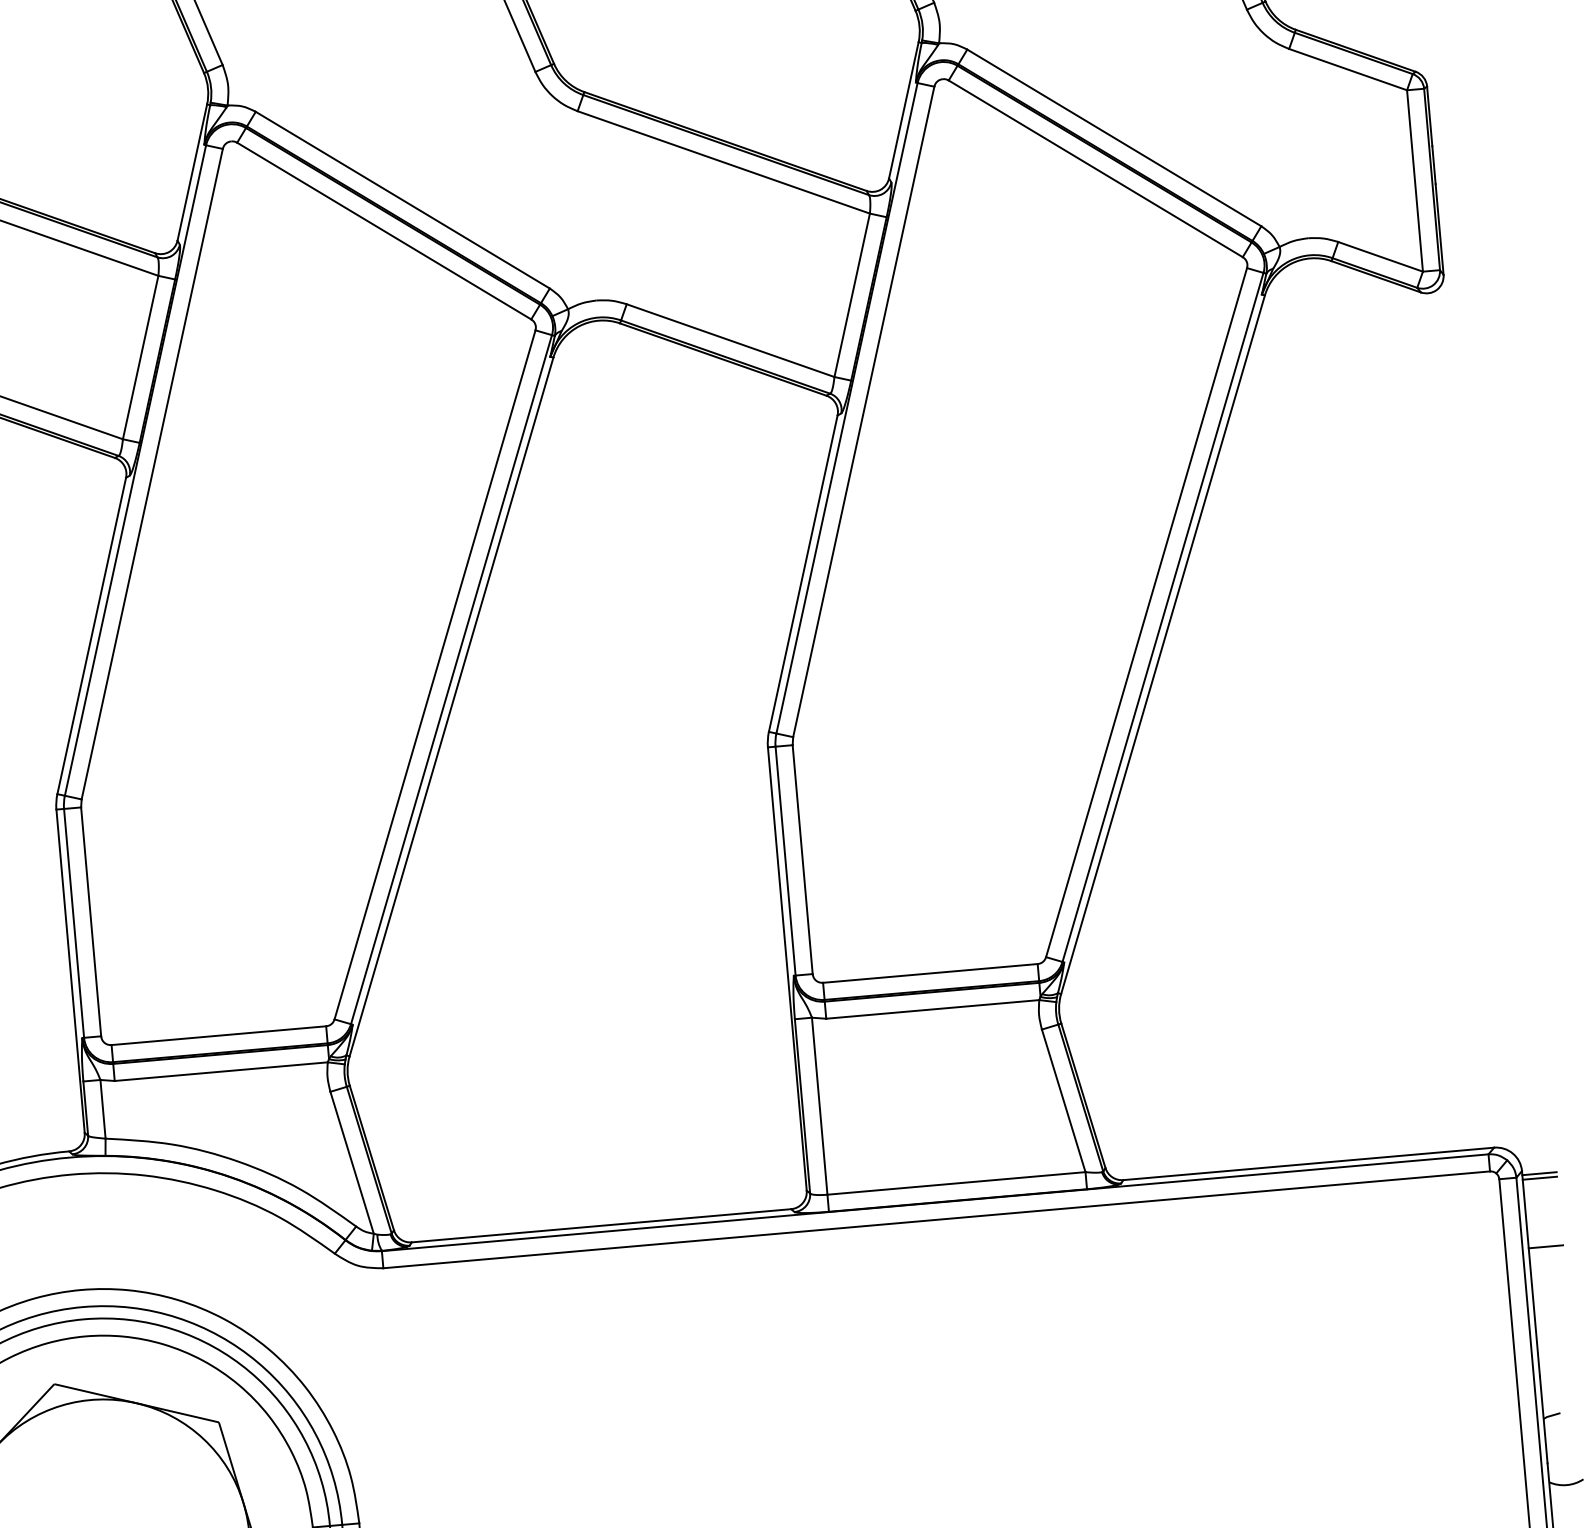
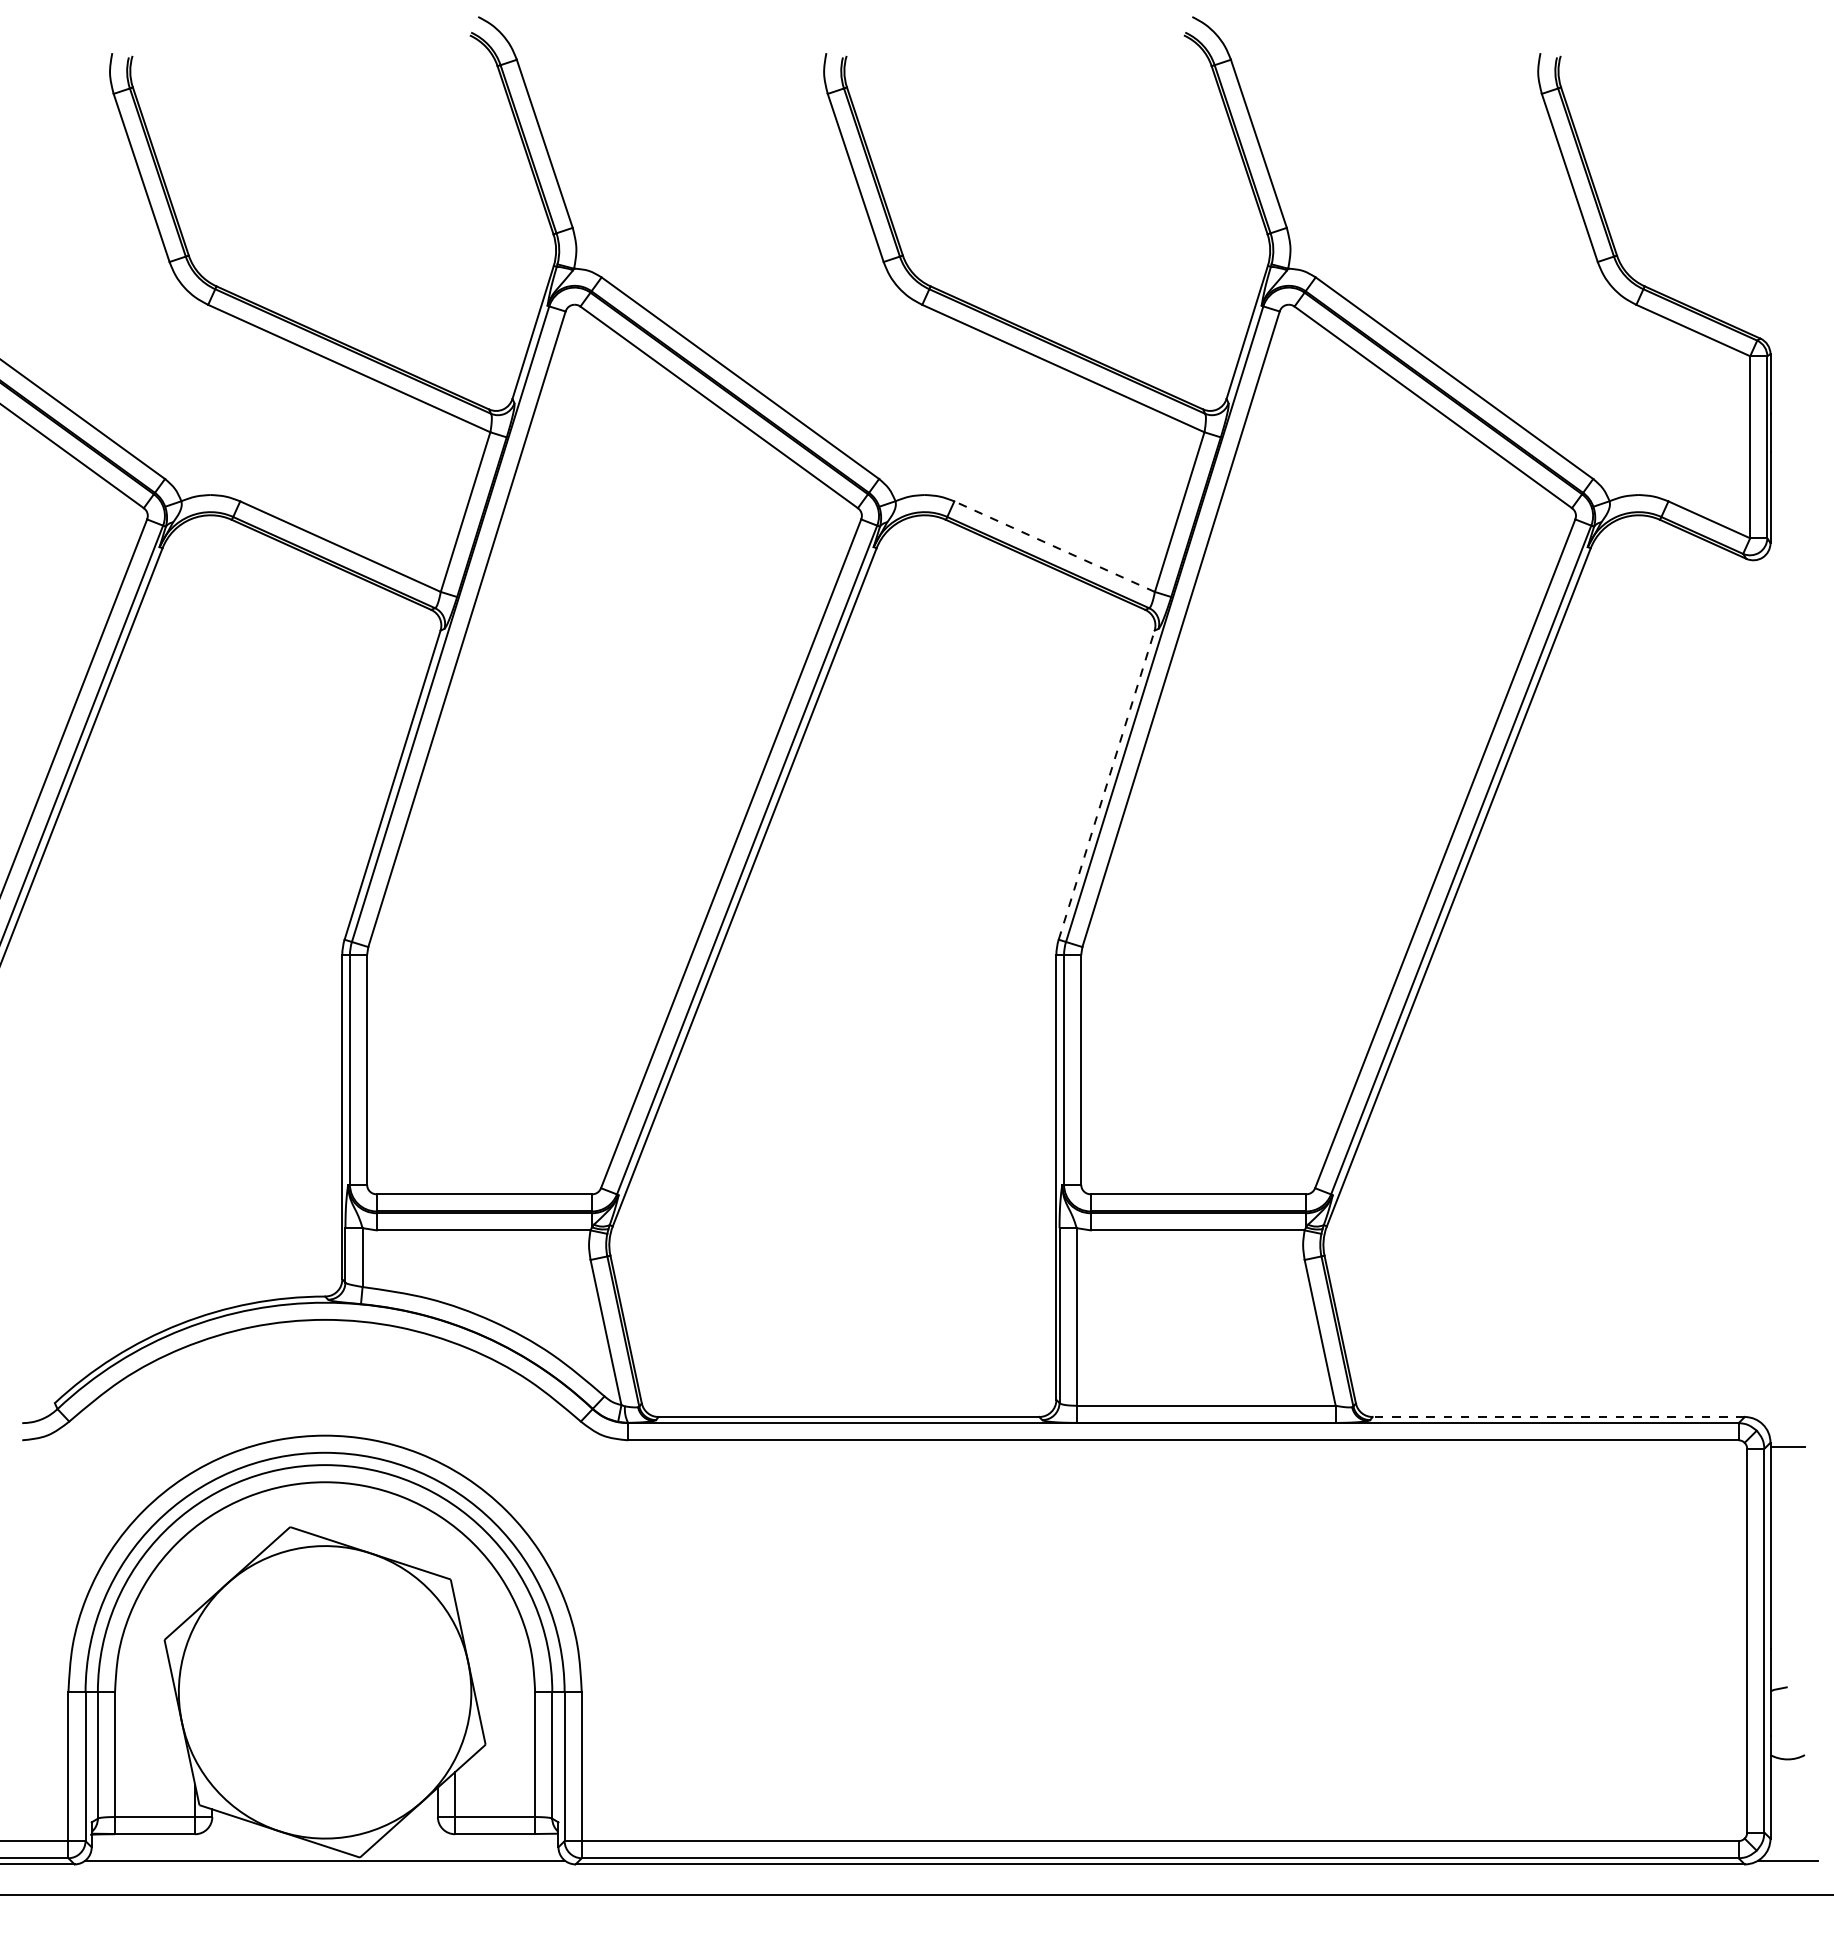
line: (730, 340) -> (1054, 546), solid -> dashed
line: (803, 574) -> (1106, 785), solid -> dashed
line: (1308, 1164) -> (1558, 1417), solid -> dashed
line: (1539, 1178) -> (1787, 1451), removed
line: (1545, 1247) -> (1787, 1520), removed

